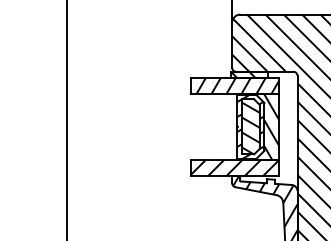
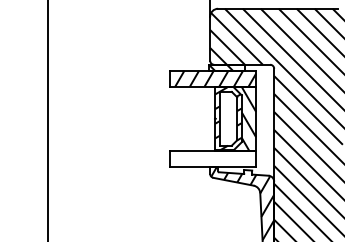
hatch: (250, 127) -> (228, 119), removed
hatch: (234, 167) -> (212, 158), removed

